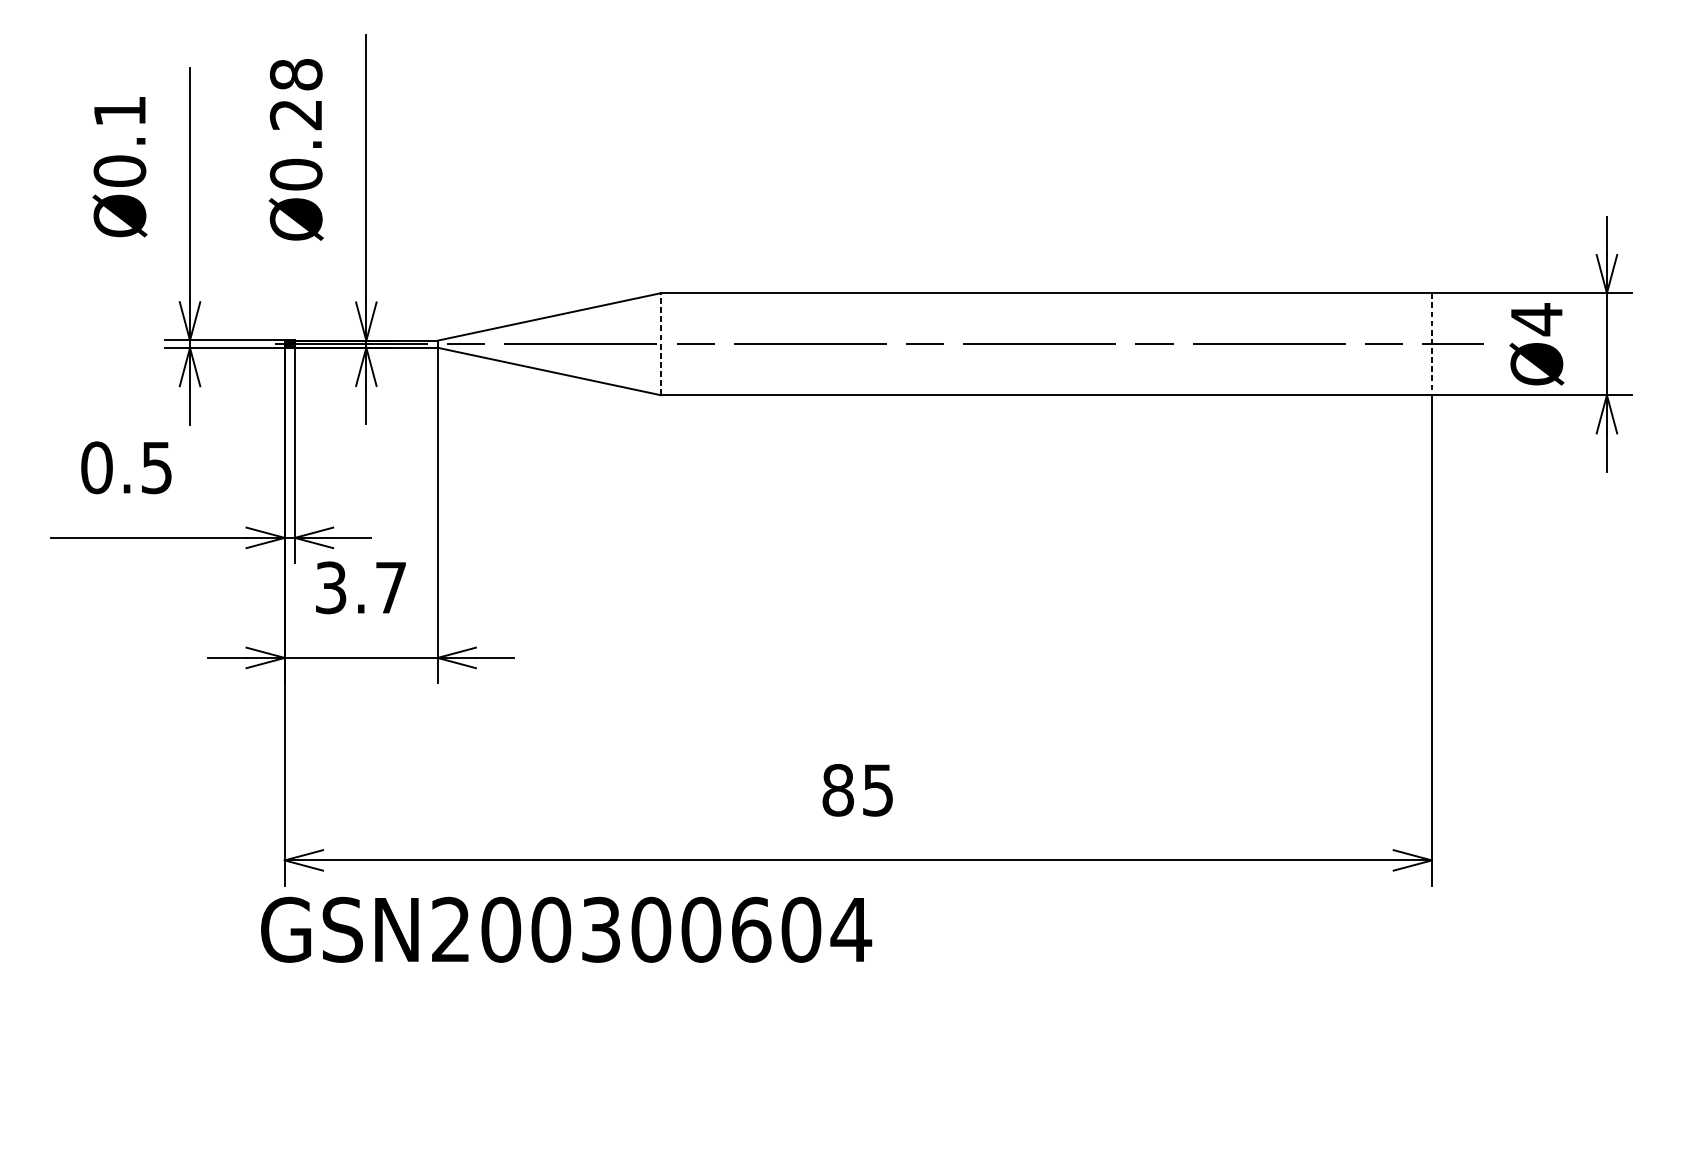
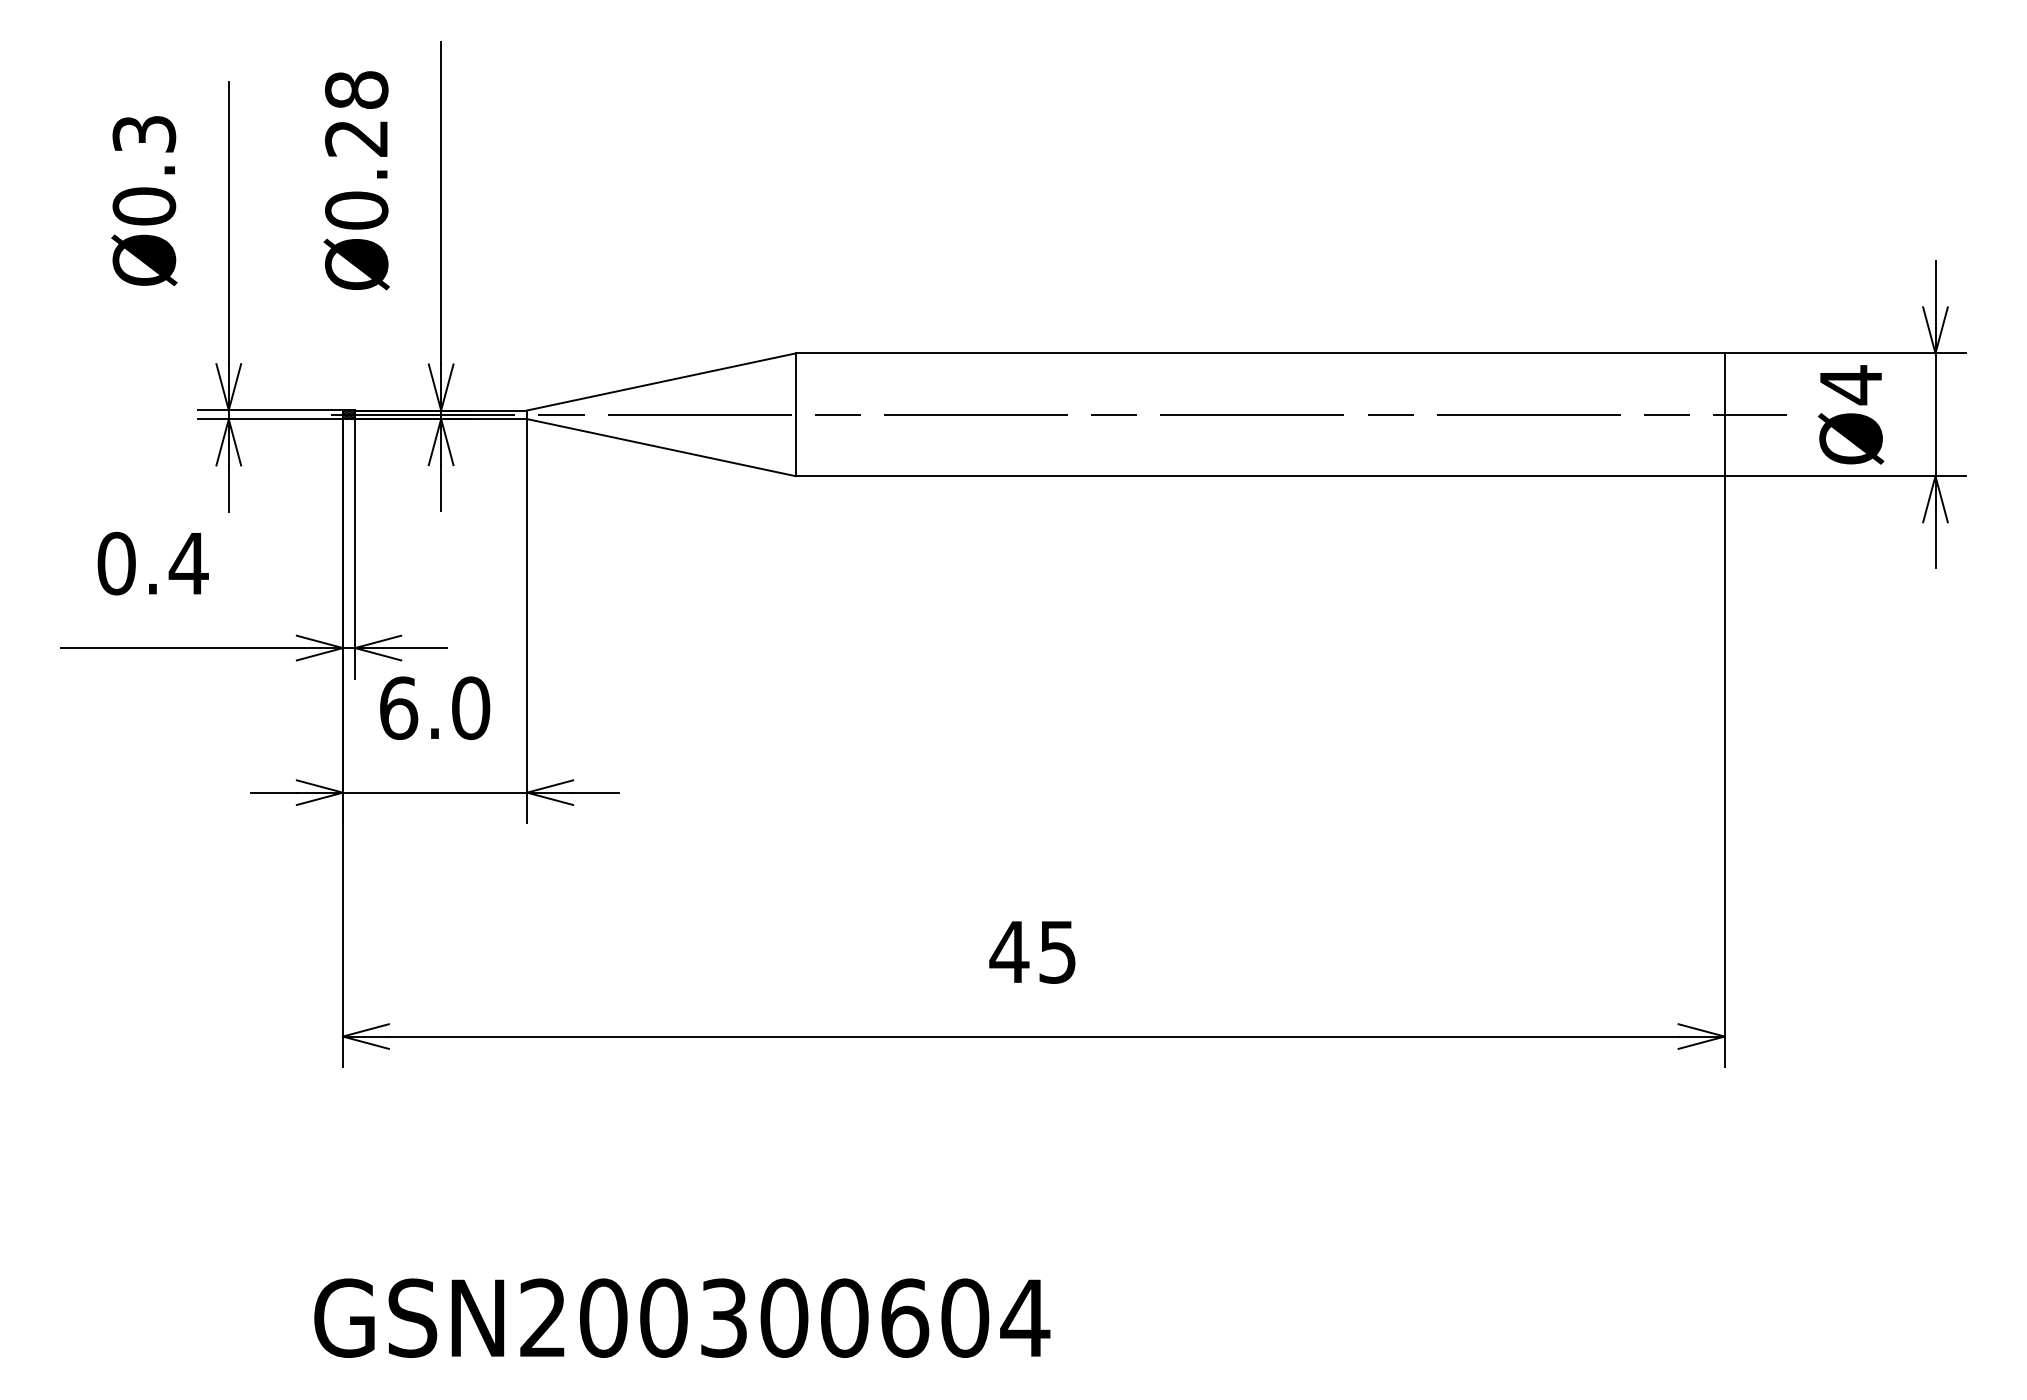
text: (120, 111) -> (144, 134), Ø0.1 -> Ø0.3
line: (660, 343) -> (795, 414), dashed -> solid
line: (1431, 344) -> (1724, 415), dashed -> solid
text: (156, 468) -> (188, 564), 0.5 -> 0.4
text: (361, 588) -> (435, 708), 3.7 -> 6.0
text: (838, 789) -> (1009, 951), 85 -> 45
text: (566, 929) -> (682, 1317), moved

